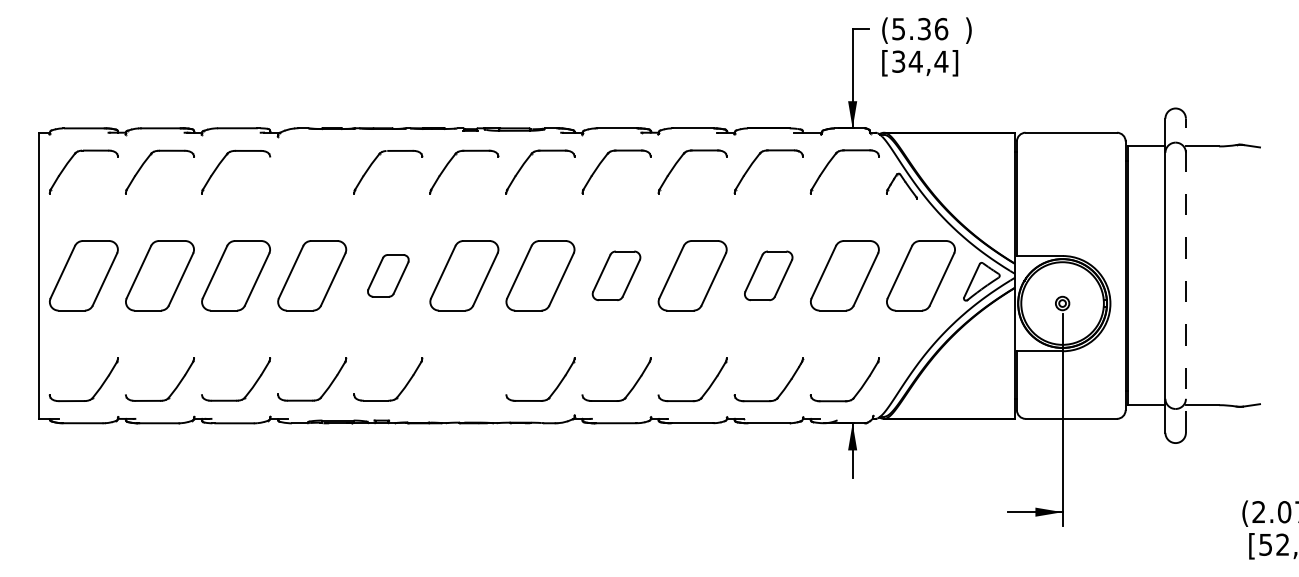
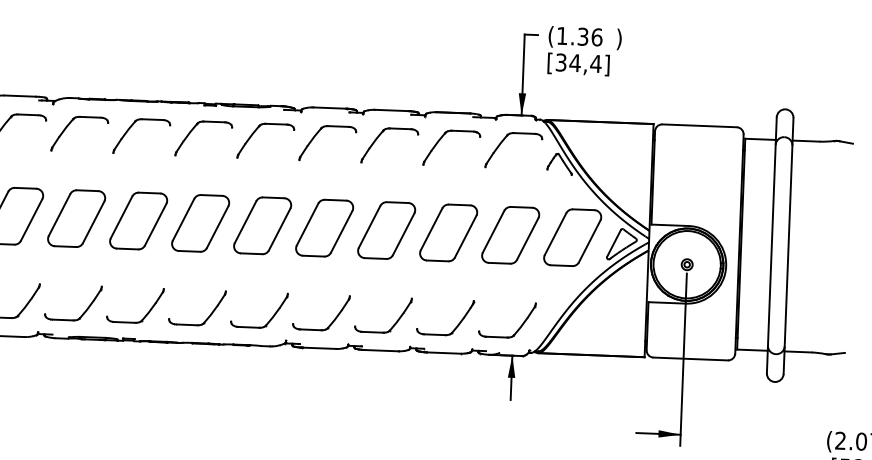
text: (898, 29) -> (562, 36), (5.36 -> (1.36
part: (297, 163) -> (68, 126), added
part: (388, 275) -> (138, 220), size x1.67
part: (616, 275) -> (324, 227), size x1.43
part: (768, 275) -> (448, 232), size x1.43
line: (1185, 275) -> (788, 245), dashed -> solid
part: (476, 391) -> (206, 318), added

